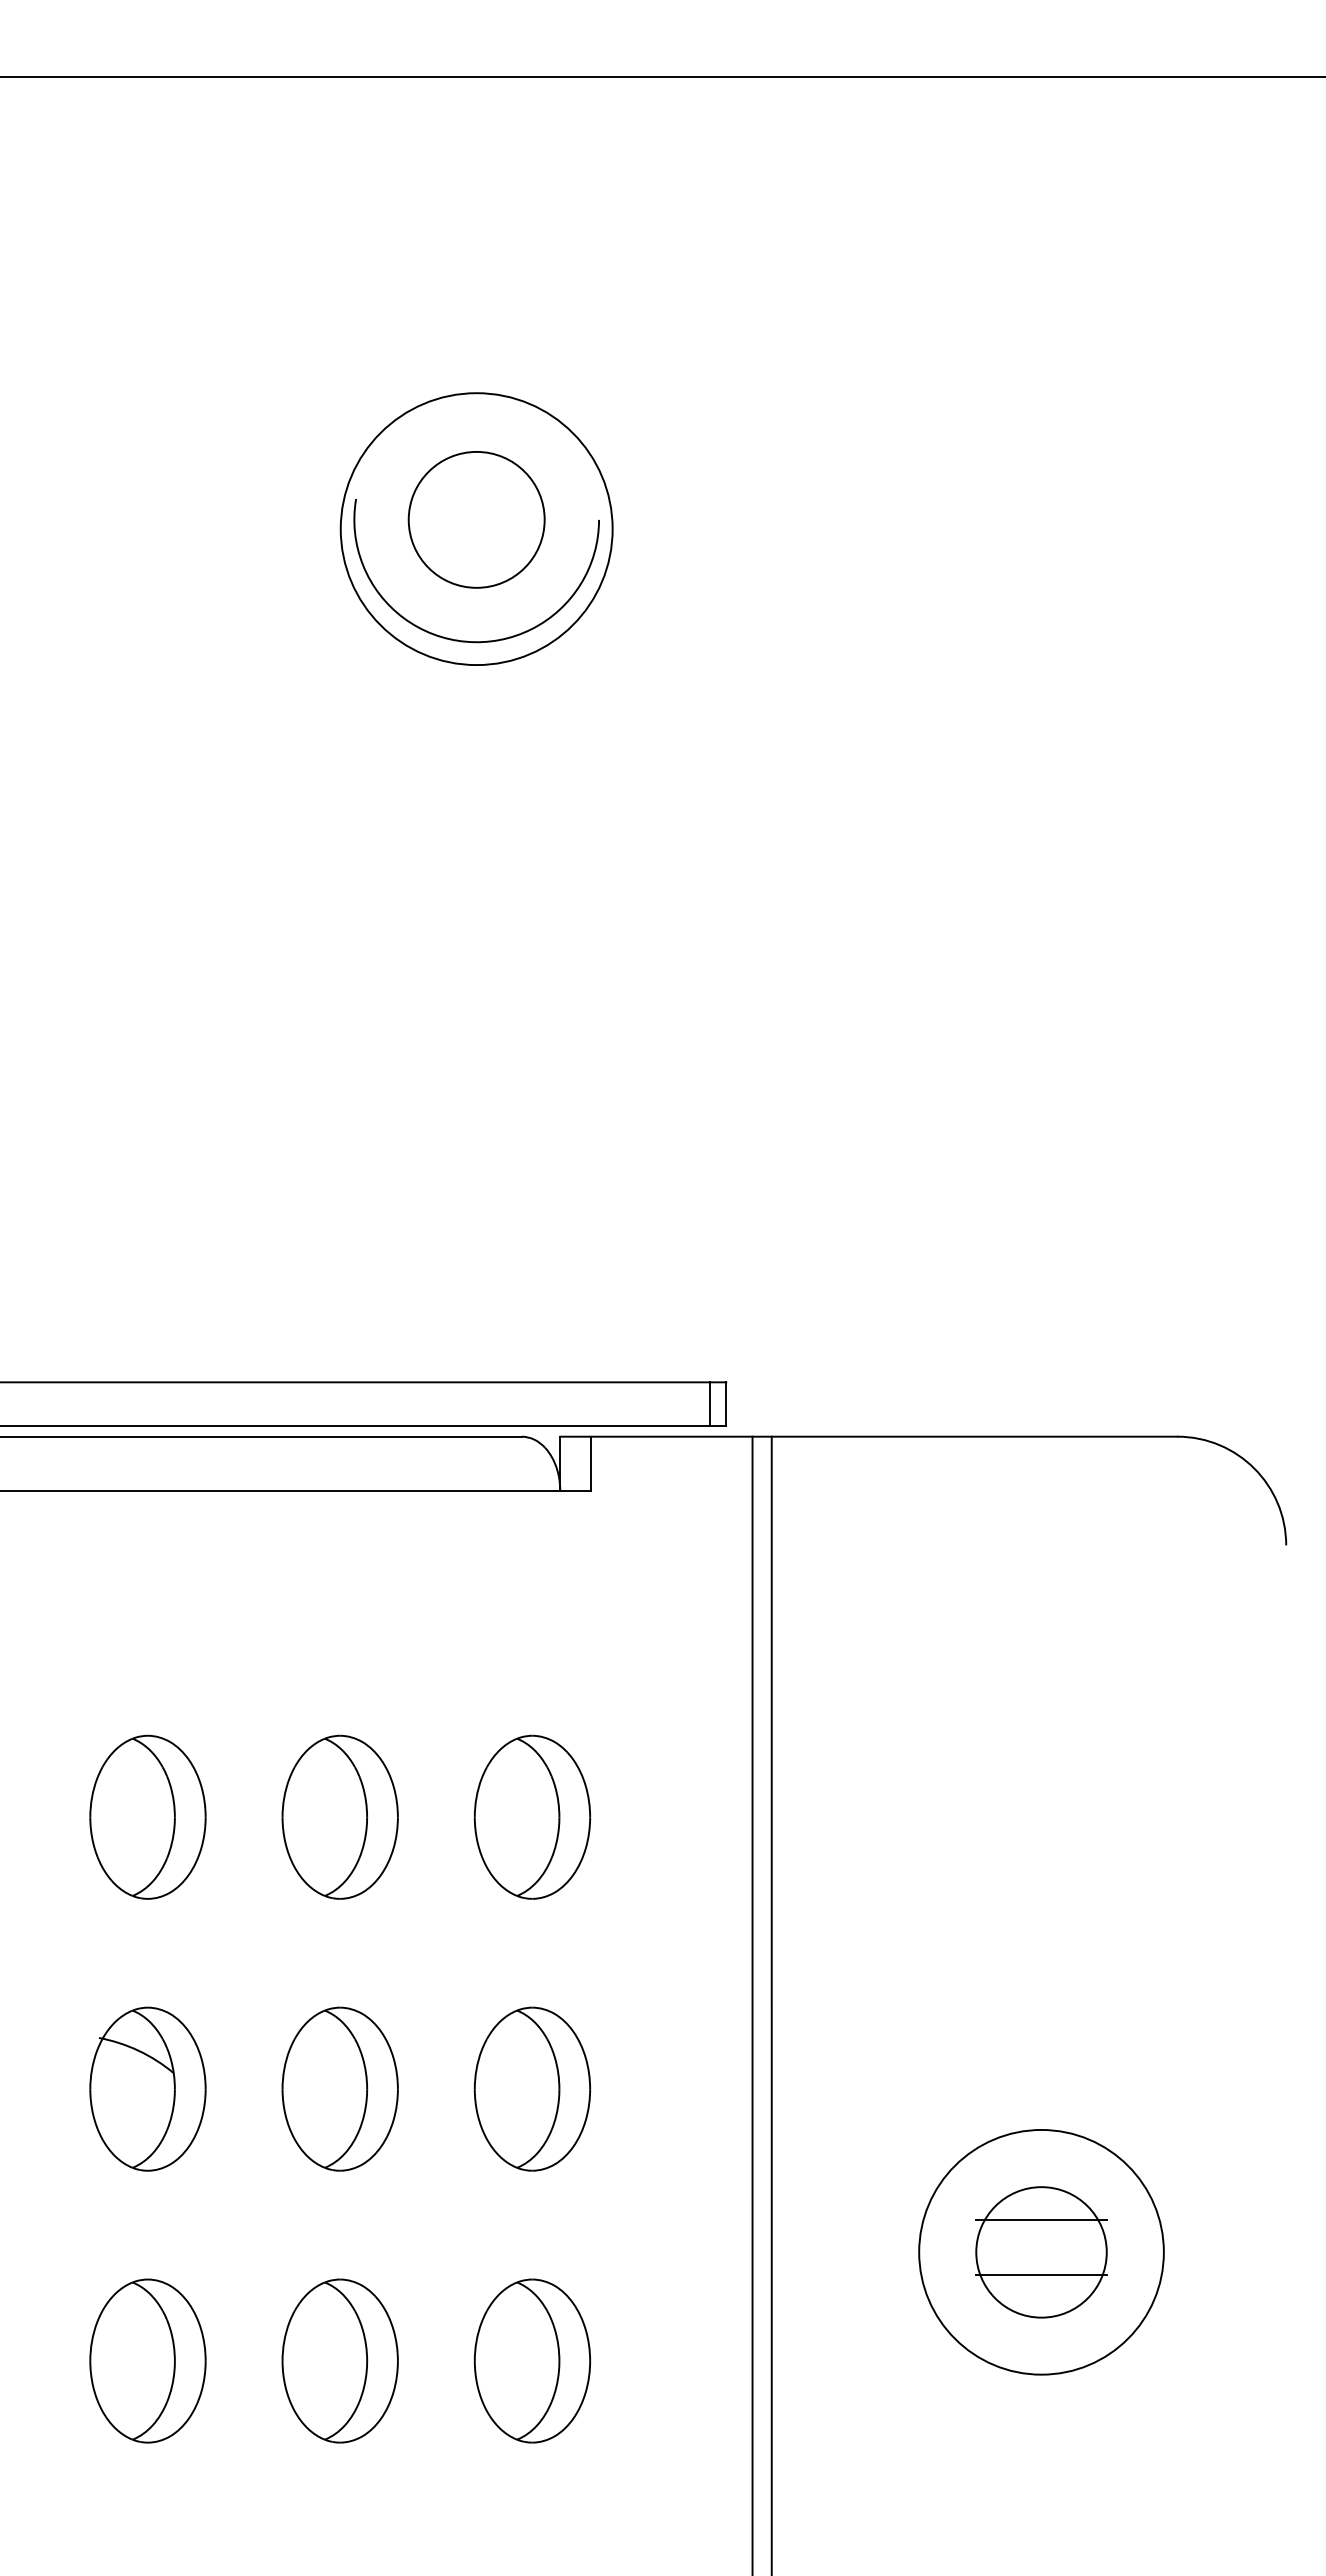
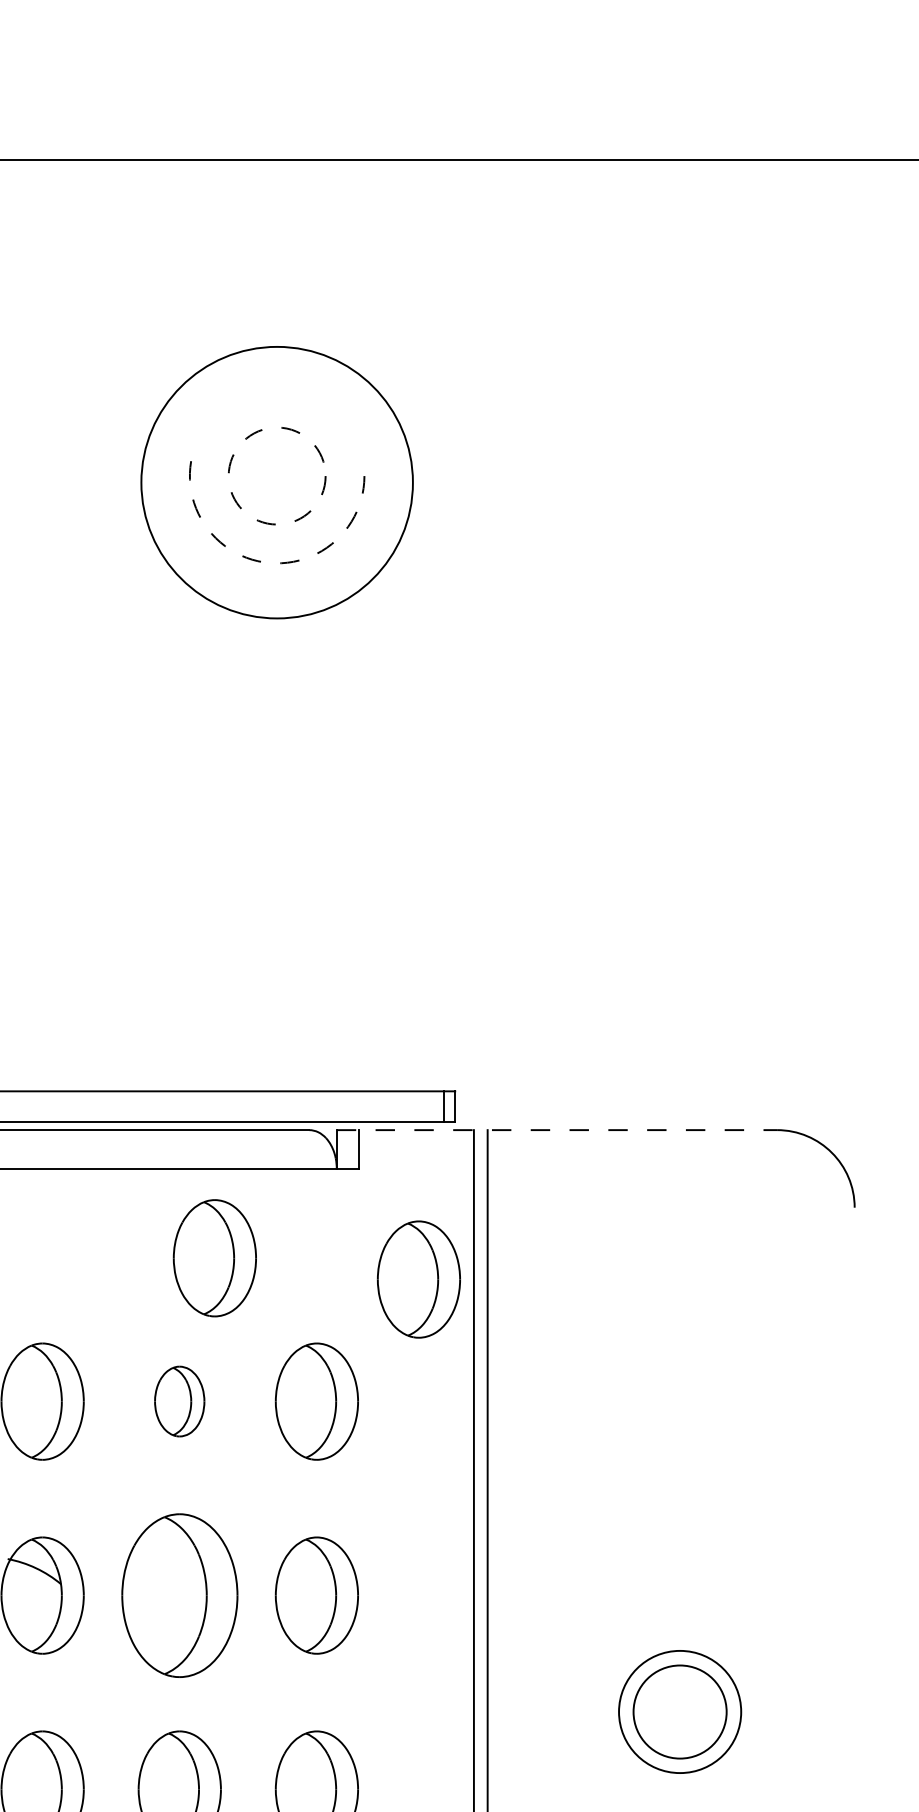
circle: (476, 519) -> (277, 475), solid -> dashed
circle: (476, 529) -> (277, 482), size x1.4
arc: (466, 641) -> (269, 562), solid -> dashed
line: (868, 1436) -> (556, 1129), solid -> dashed
part: (389, 1615) -> (214, 1257), added
part: (675, 1645) -> (418, 1279), added
part: (339, 1816) -> (179, 1401), size x0.6
part: (339, 2088) -> (179, 1595), size x1.4
line: (1041, 2220) -> (680, 1689), removed
circle: (1041, 2251) -> (680, 1711), size x0.7
line: (1041, 2274) -> (680, 1727), removed

